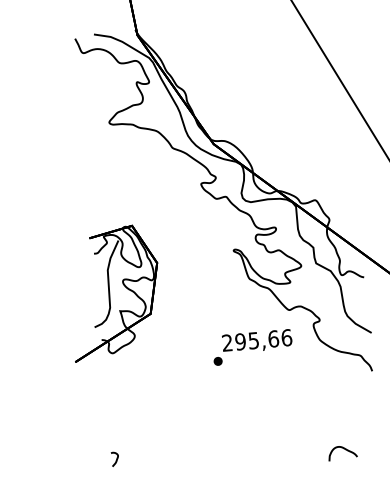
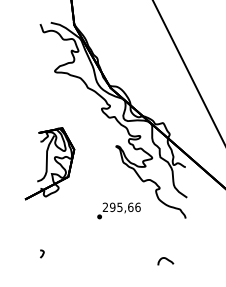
text: (251, 346) -> (118, 210), moved

